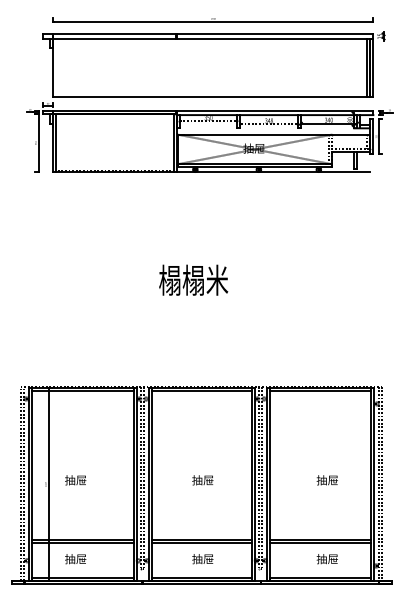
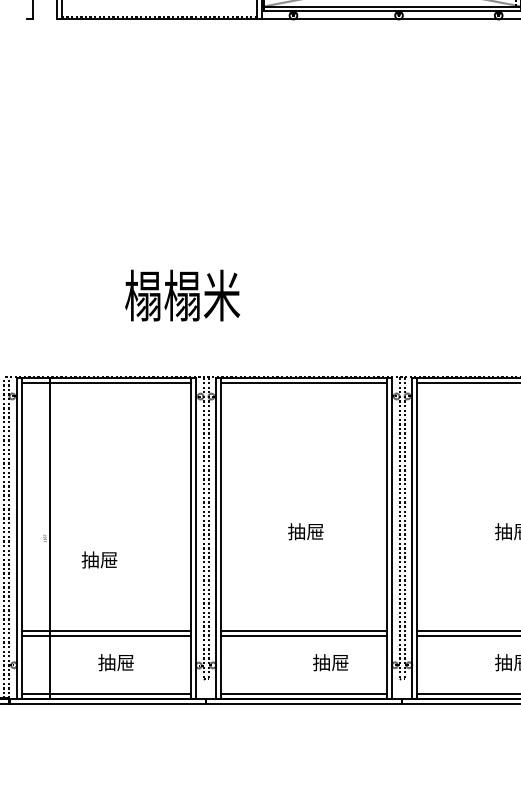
text: (193, 279) -> (182, 294), moved
text: (75, 480) -> (99, 560), moved
text: (75, 559) -> (115, 663), moved
text: (202, 559) -> (330, 663), moved

